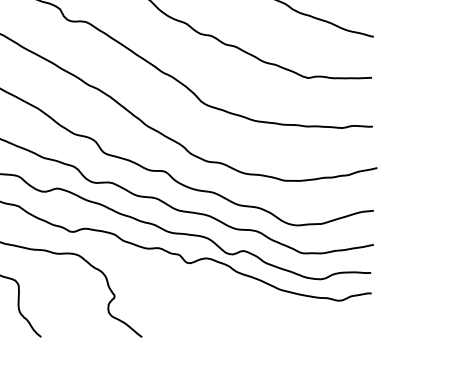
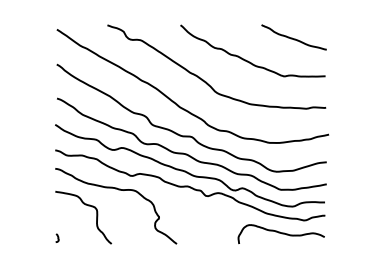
curve: (302, 320) -> (280, 233), added

